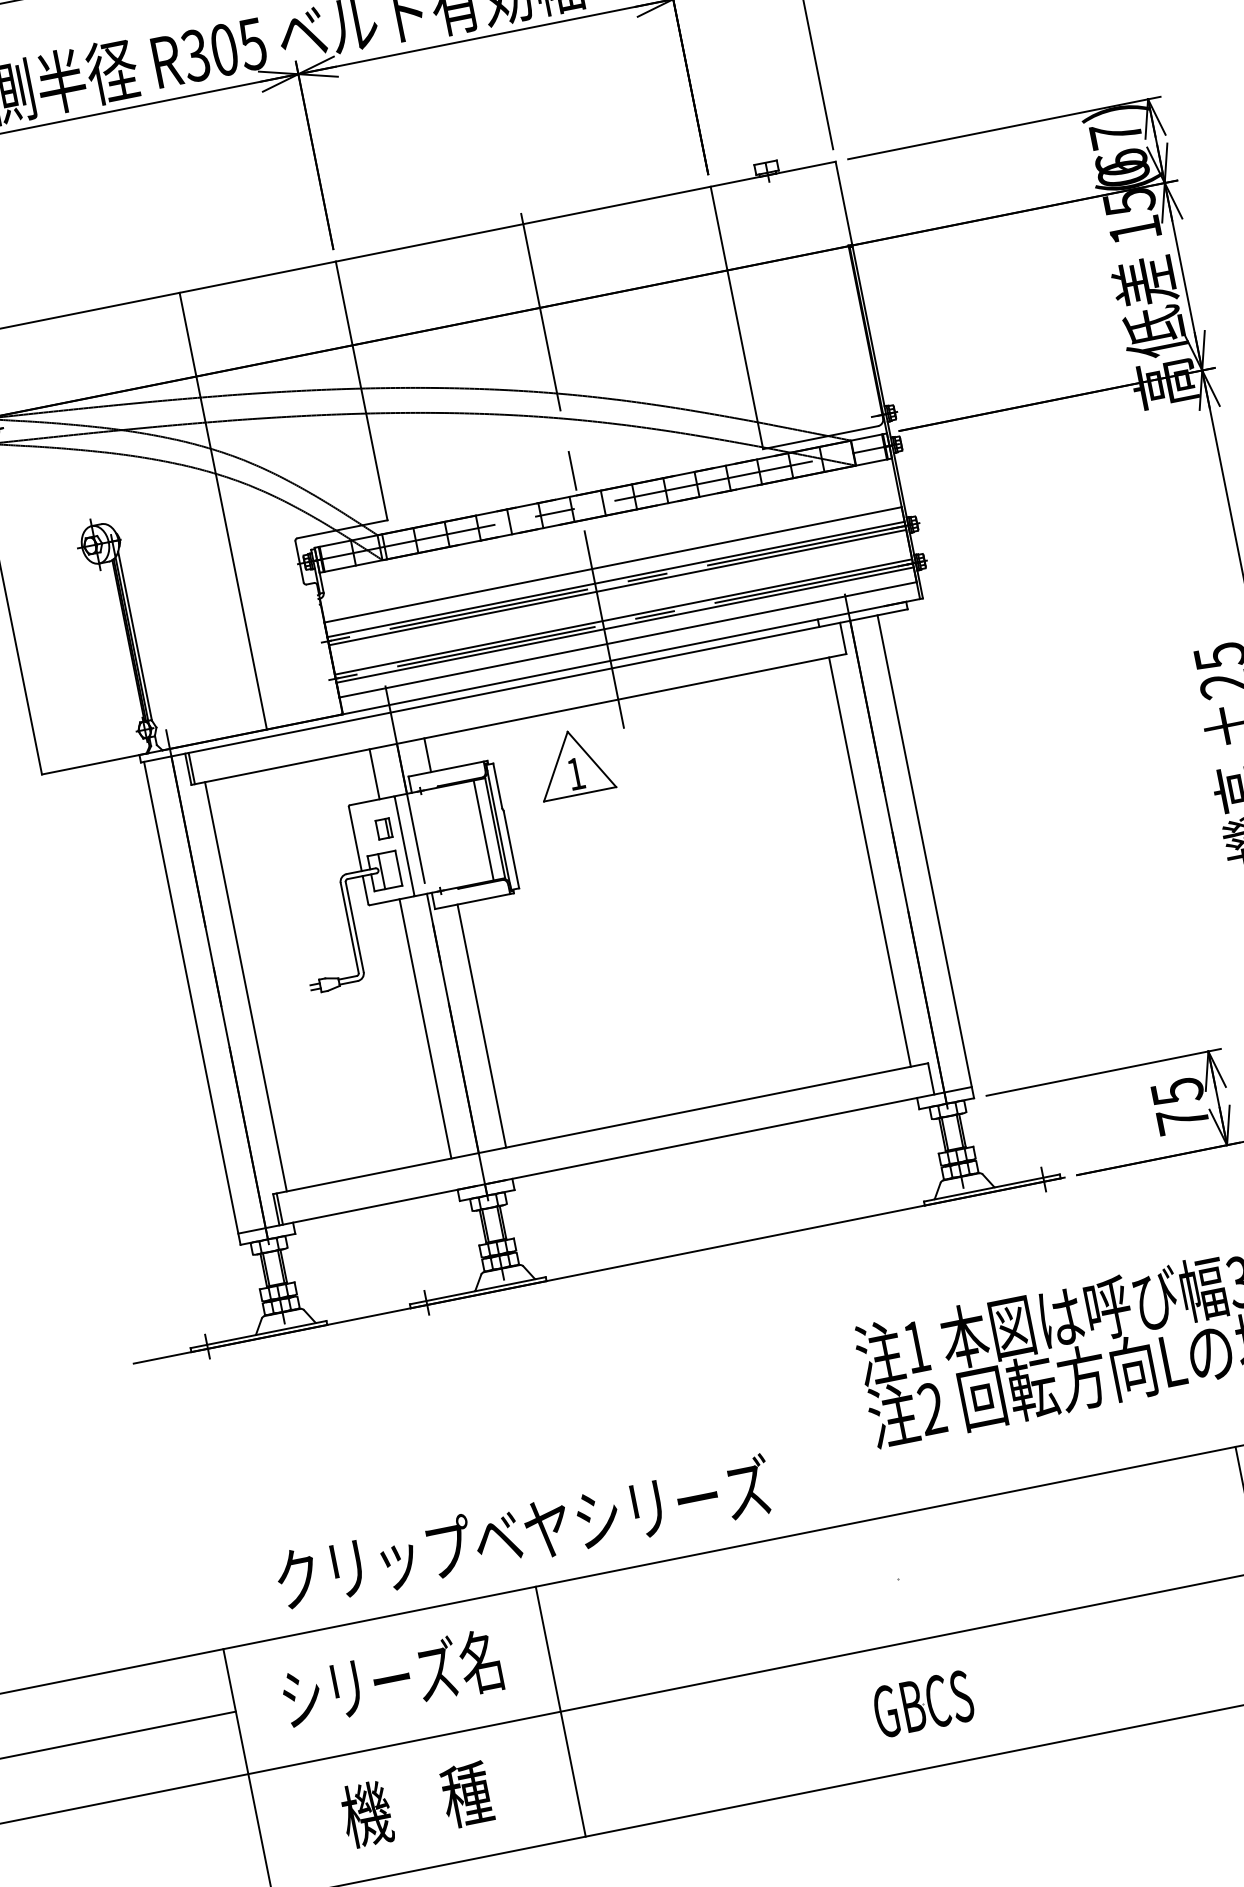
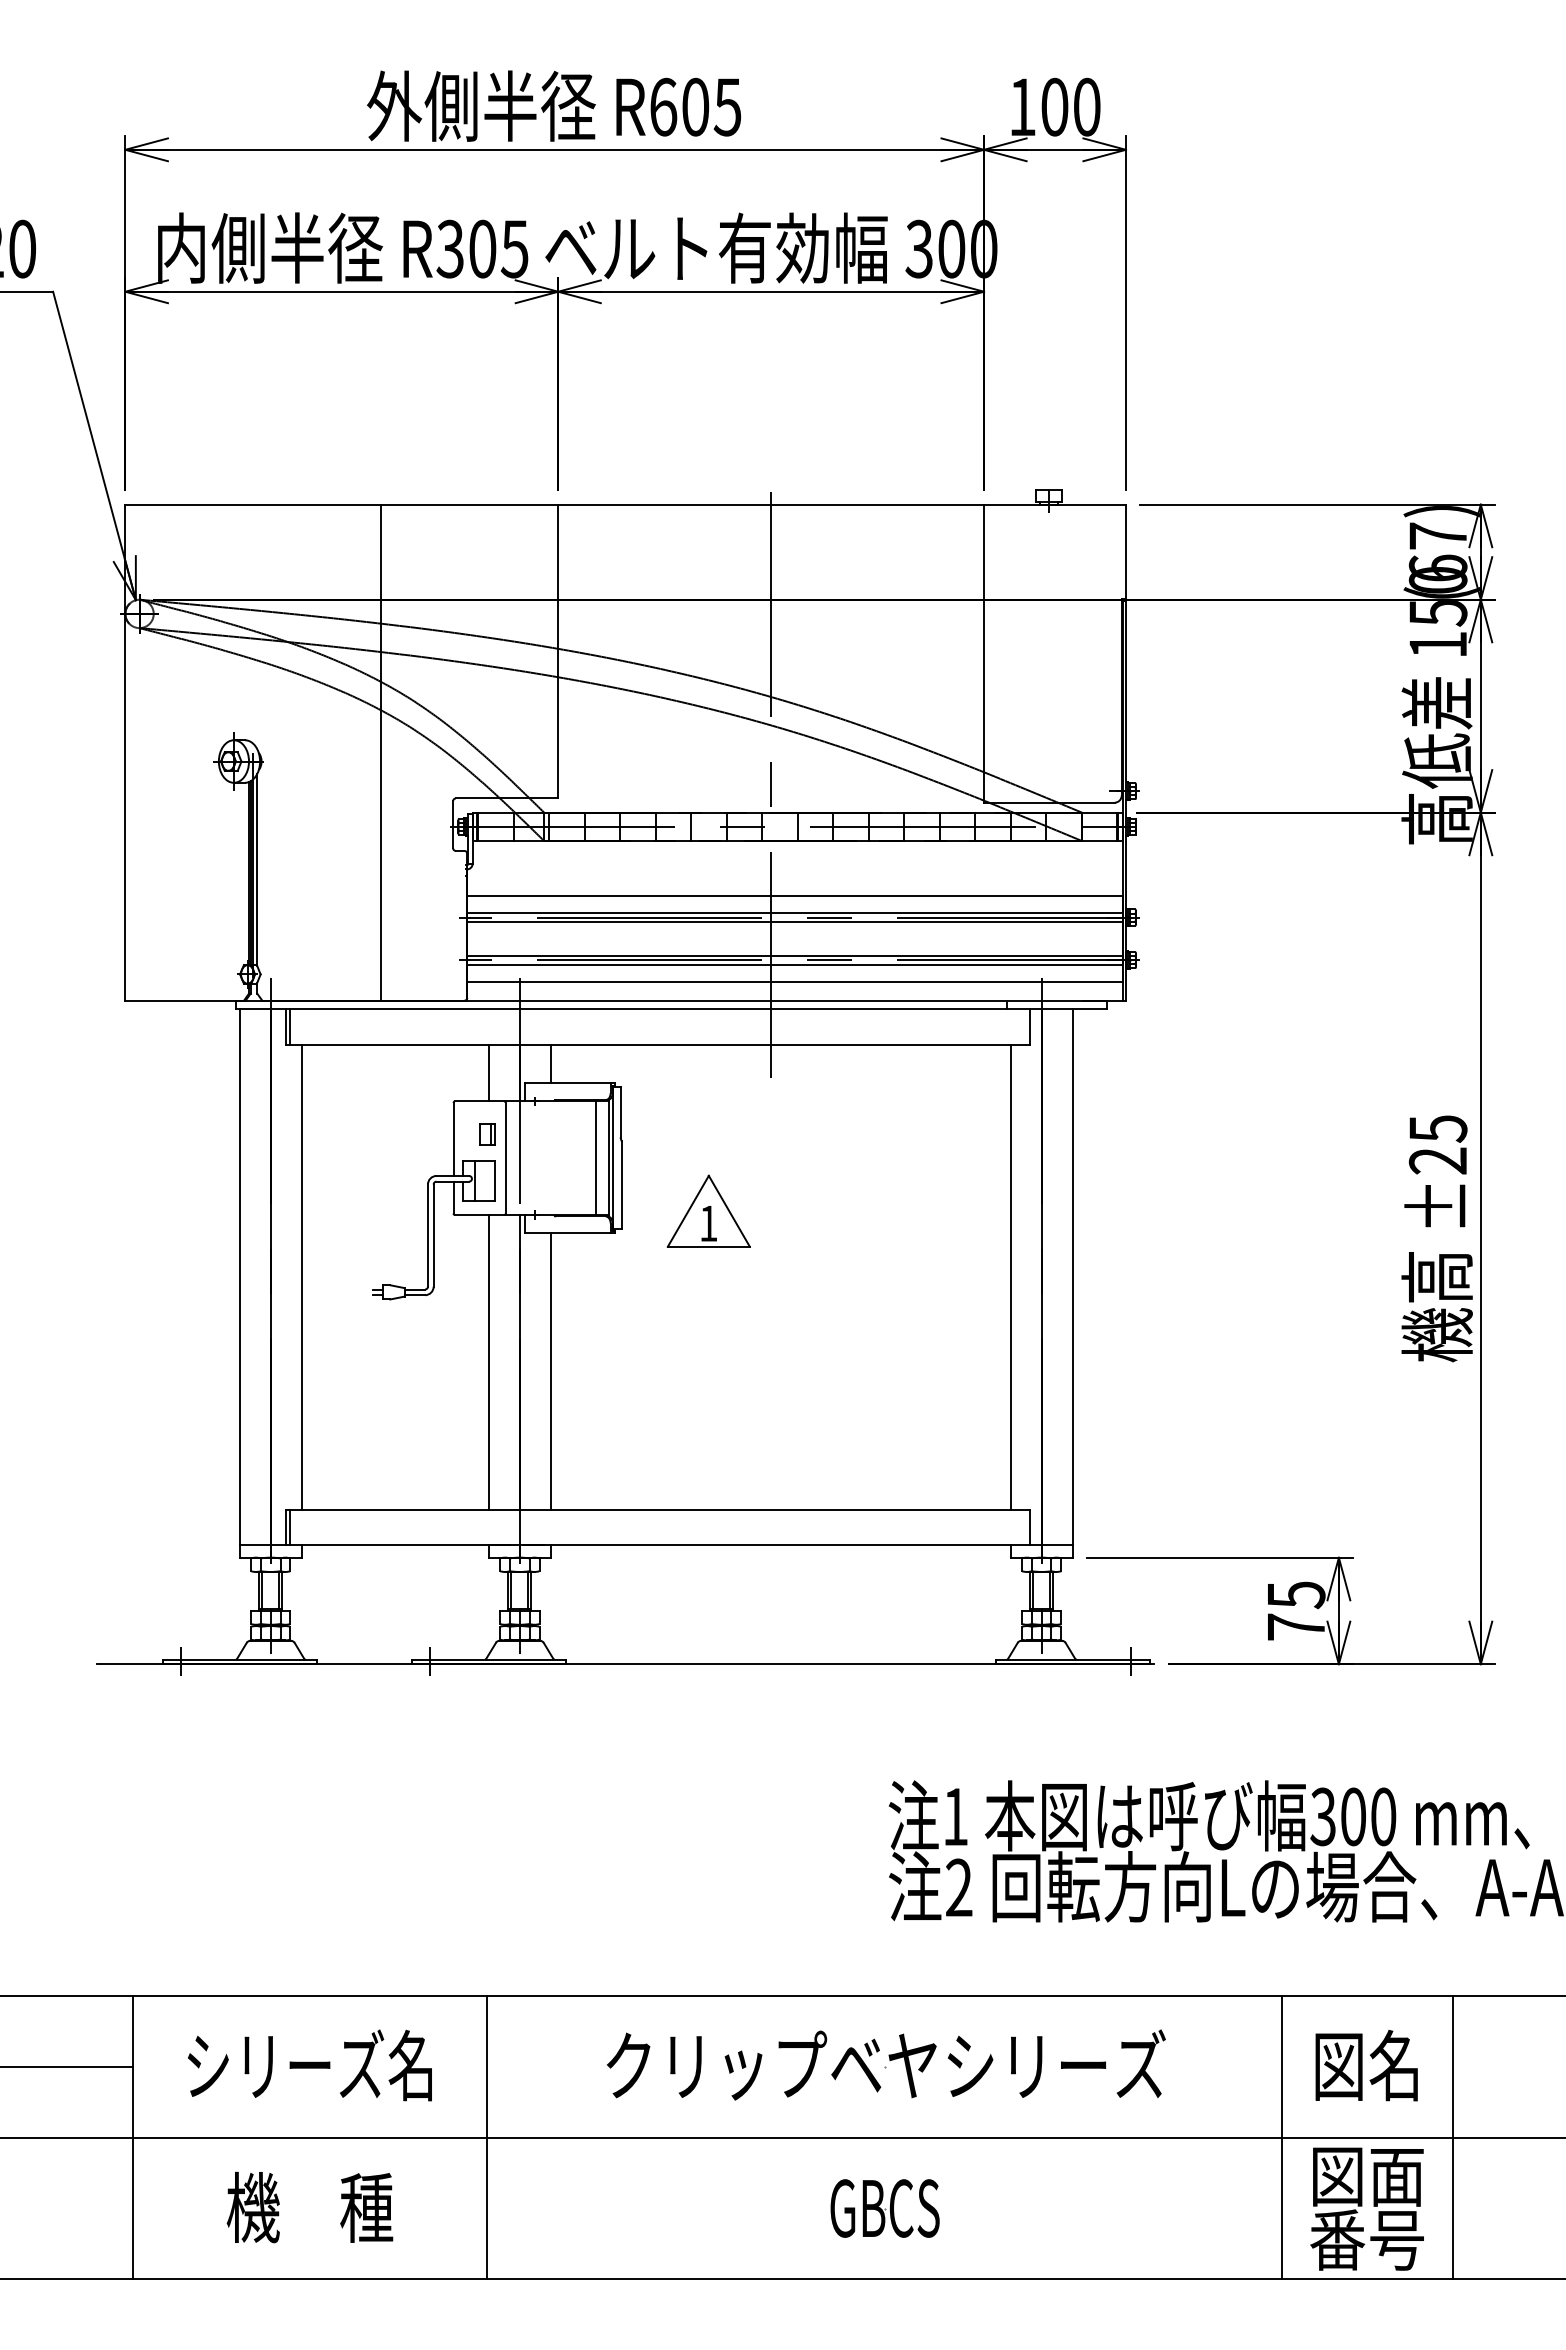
part: (573, 762) -> (708, 1210), moved
text: (524, 1532) -> (886, 2064), moved

